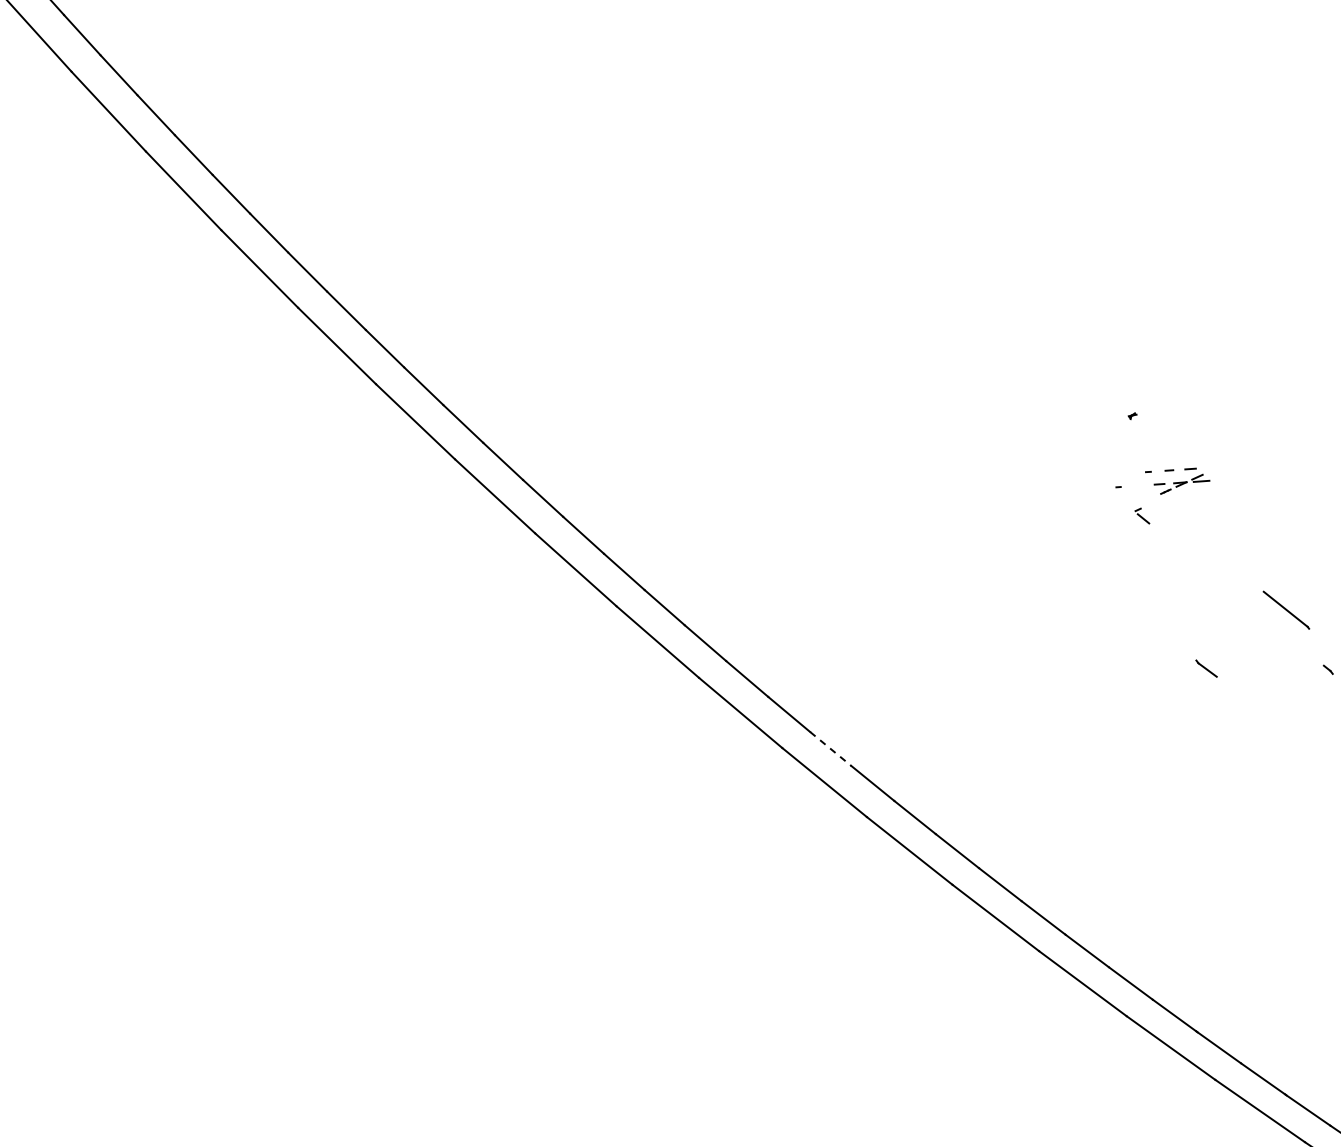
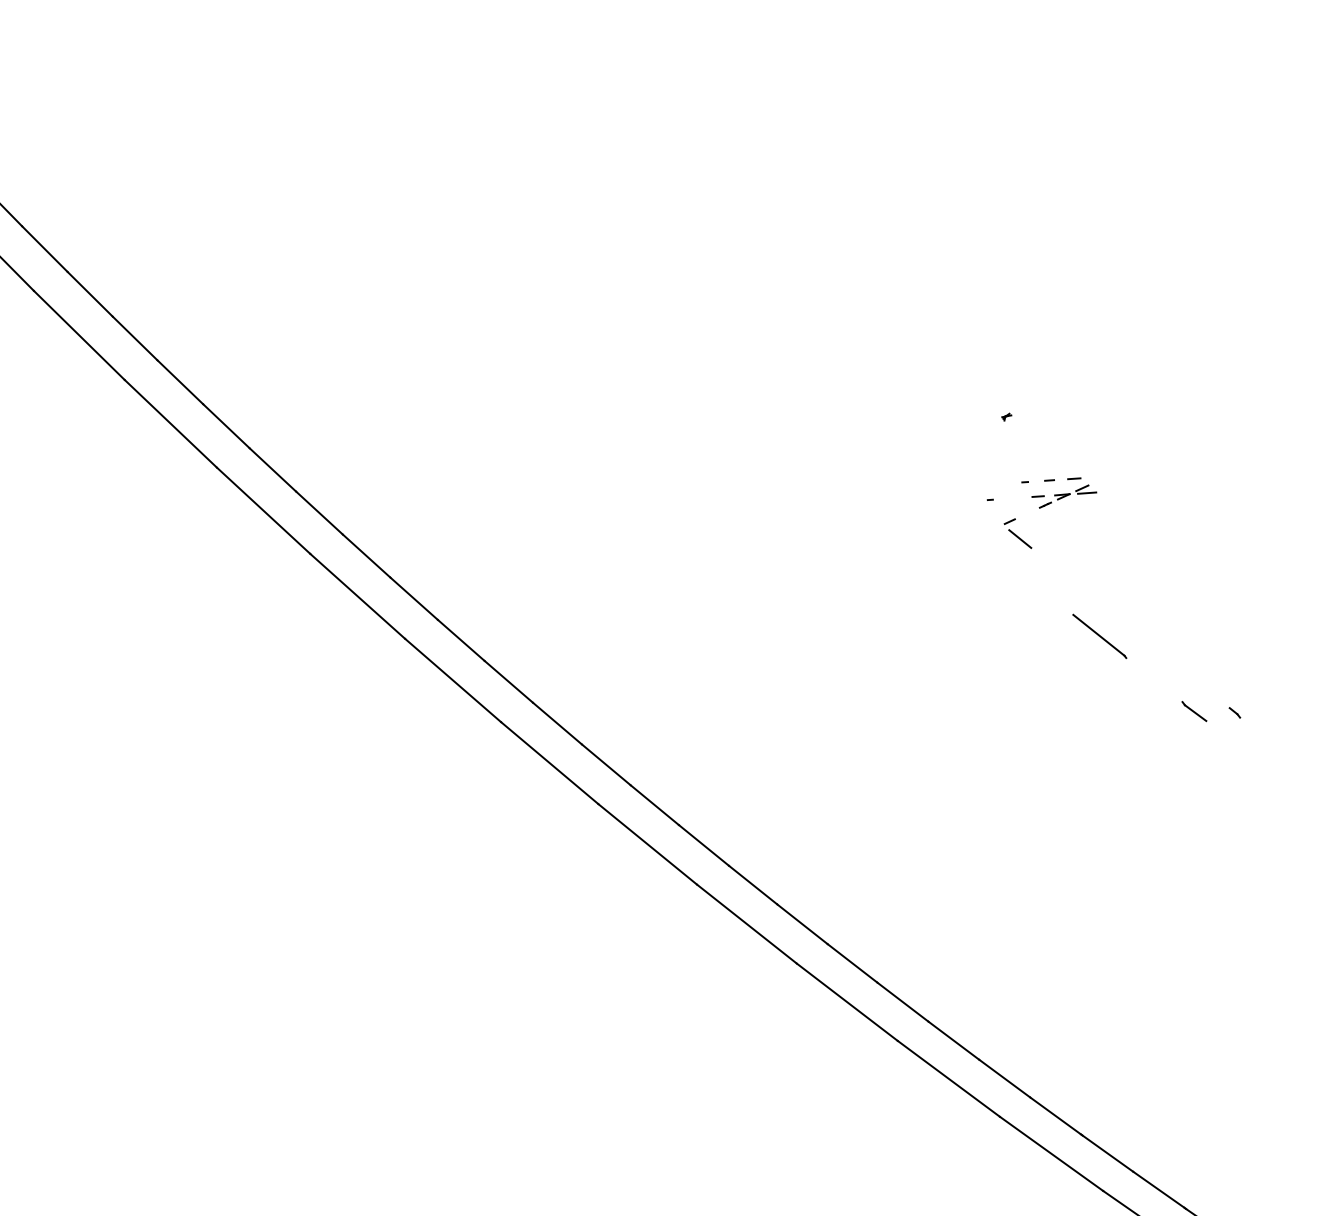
part: (1142, 515) -> (1018, 532), size x1.67
line: (1286, 609) -> (1099, 635), moved
line: (1206, 668) -> (1194, 711), moved
line: (830, 749) -> (654, 805), dashed -> solid

